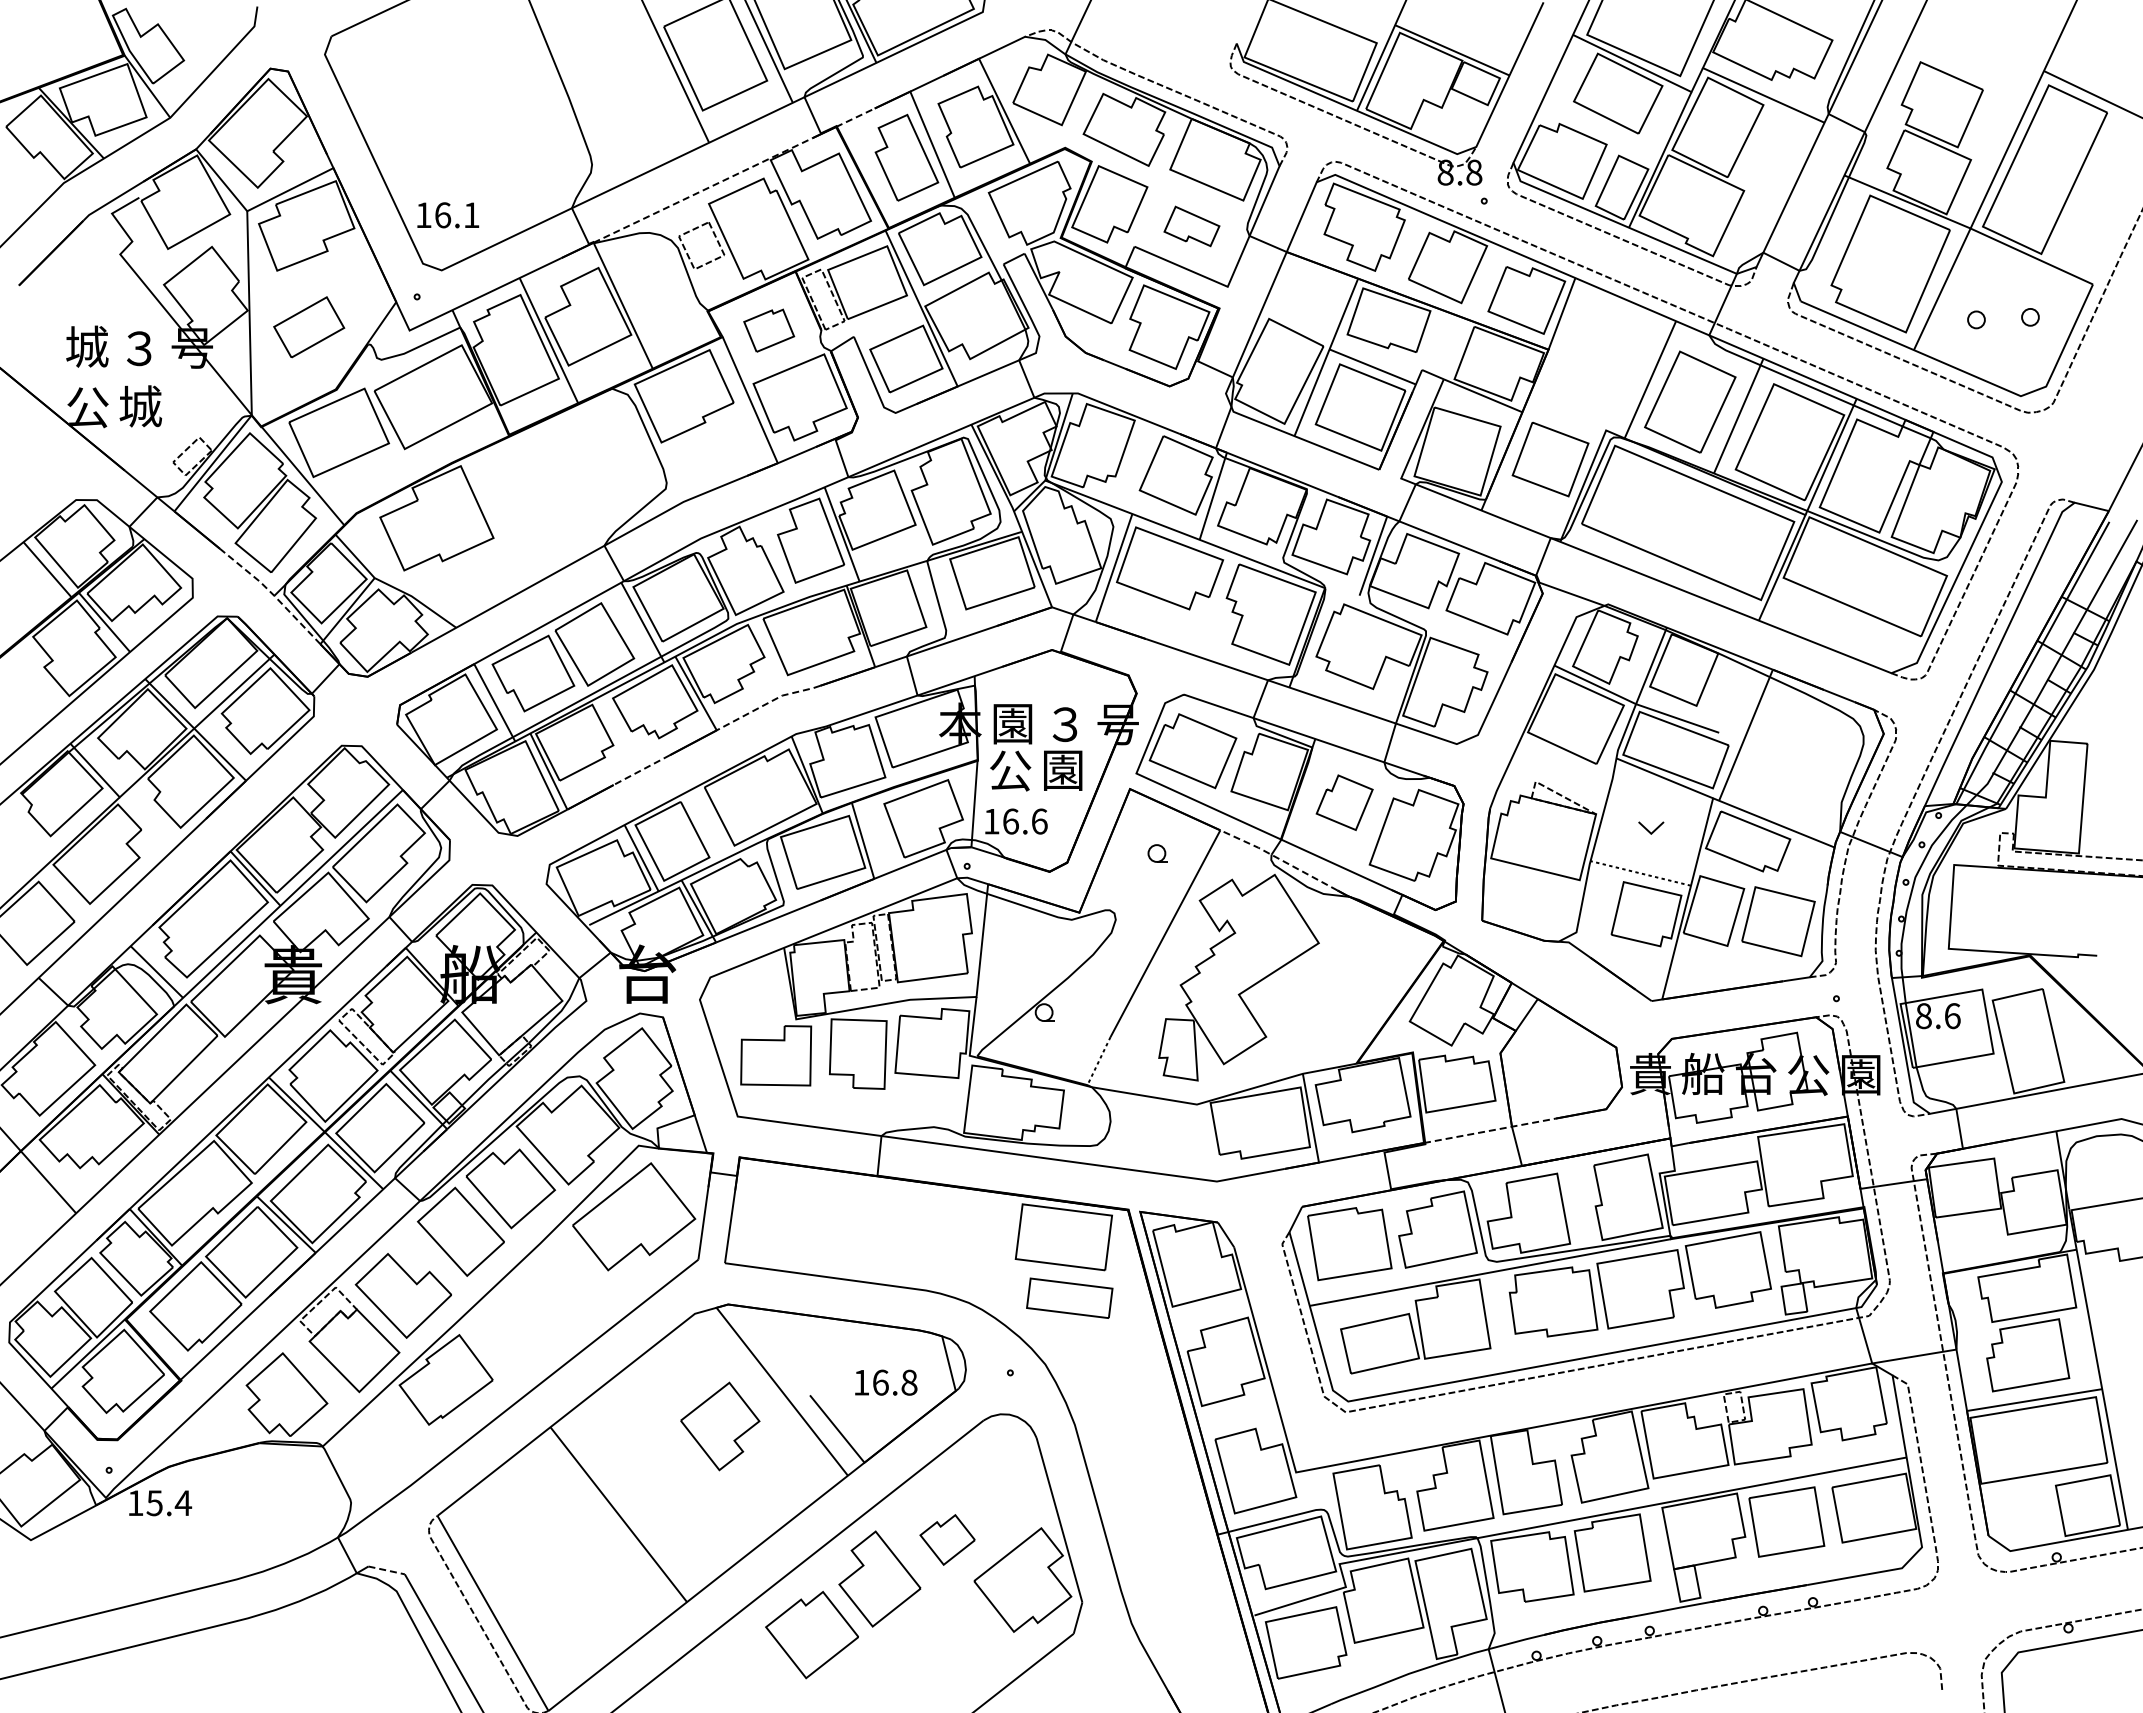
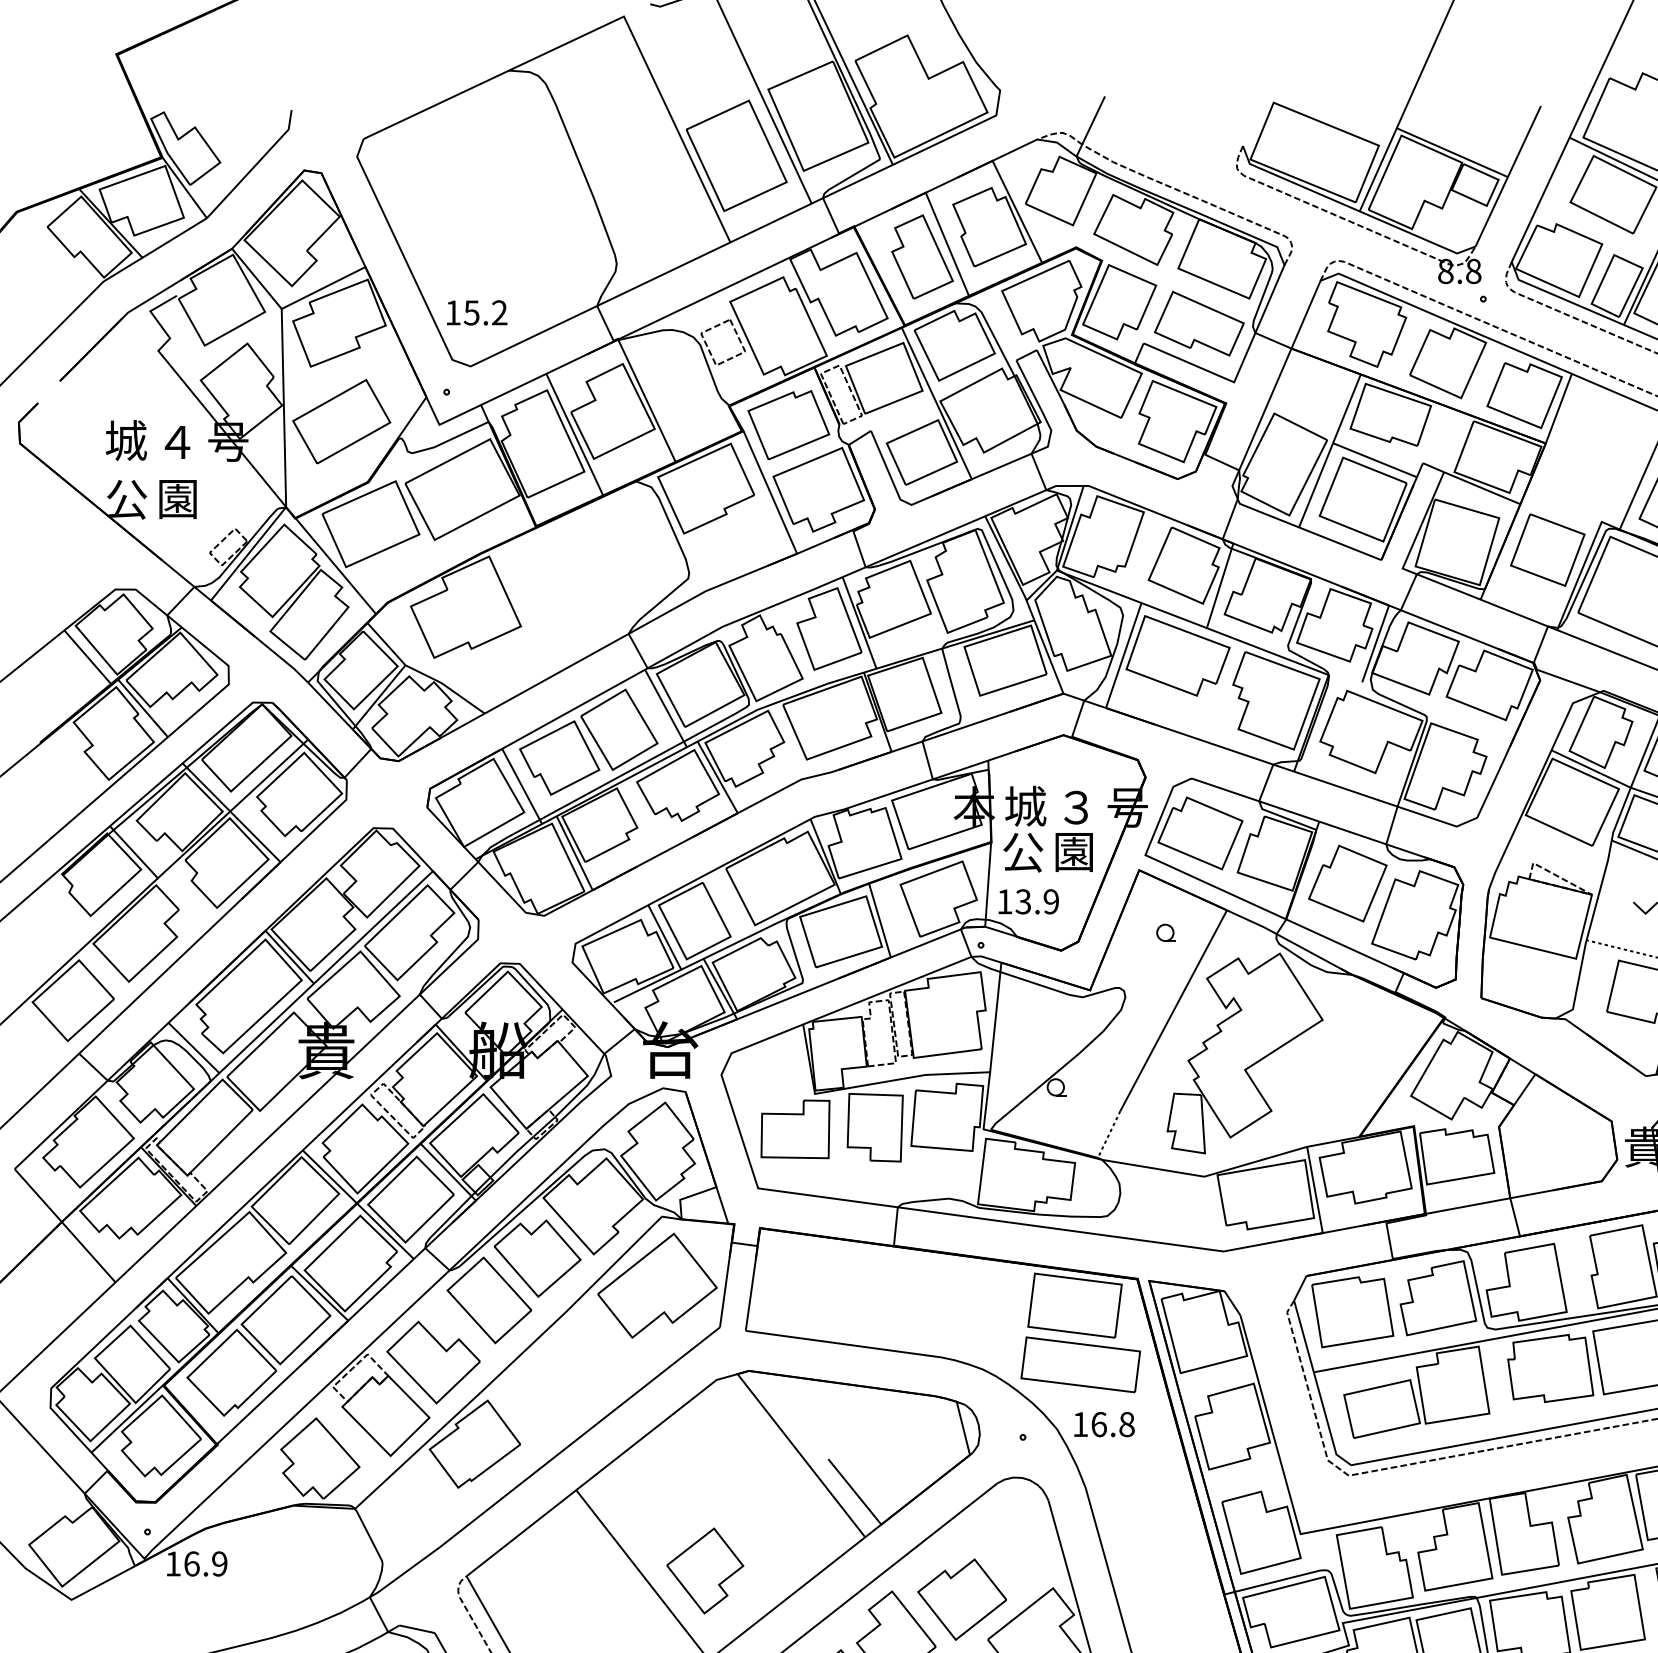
line: (855, 117) -> (872, 217), dashed -> solid
line: (703, 190) -> (724, 288), dashed -> solid
text: (456, 215) -> (484, 313), 16.1 -> 15.2
part: (1191, 226) -> (1198, 323), size x1.67
part: (309, 327) -> (342, 421), size x1.43
part: (768, 330) -> (788, 424), size x1.67
text: (140, 348) -> (178, 442), ３ -> ４
text: (140, 406) -> (178, 498), 城 -> 園
line: (272, 593) -> (306, 680), dashed -> solid
line: (767, 703) -> (787, 787), dashed -> solid
text: (1013, 723) -> (1026, 806), 園 -> 城
line: (641, 770) -> (664, 852), dashed -> solid
part: (1344, 802) -> (1347, 883), size x1.43
text: (1024, 821) -> (1036, 901), 16.6 -> 13.9
line: (1278, 858) -> (1283, 937), dashed -> solid
line: (1490, 1130) -> (1489, 1201), dashed -> solid
part: (1069, 1298) -> (1080, 1365), size x1.43
text: (886, 1382) -> (1104, 1424), moved
part: (720, 1426) -> (705, 1571), moved
text: (169, 1503) -> (206, 1564), 15.4 -> 16.9
part: (947, 1539) -> (961, 1599), size x1.67
line: (386, 1570) -> (416, 1629), dashed -> solid

